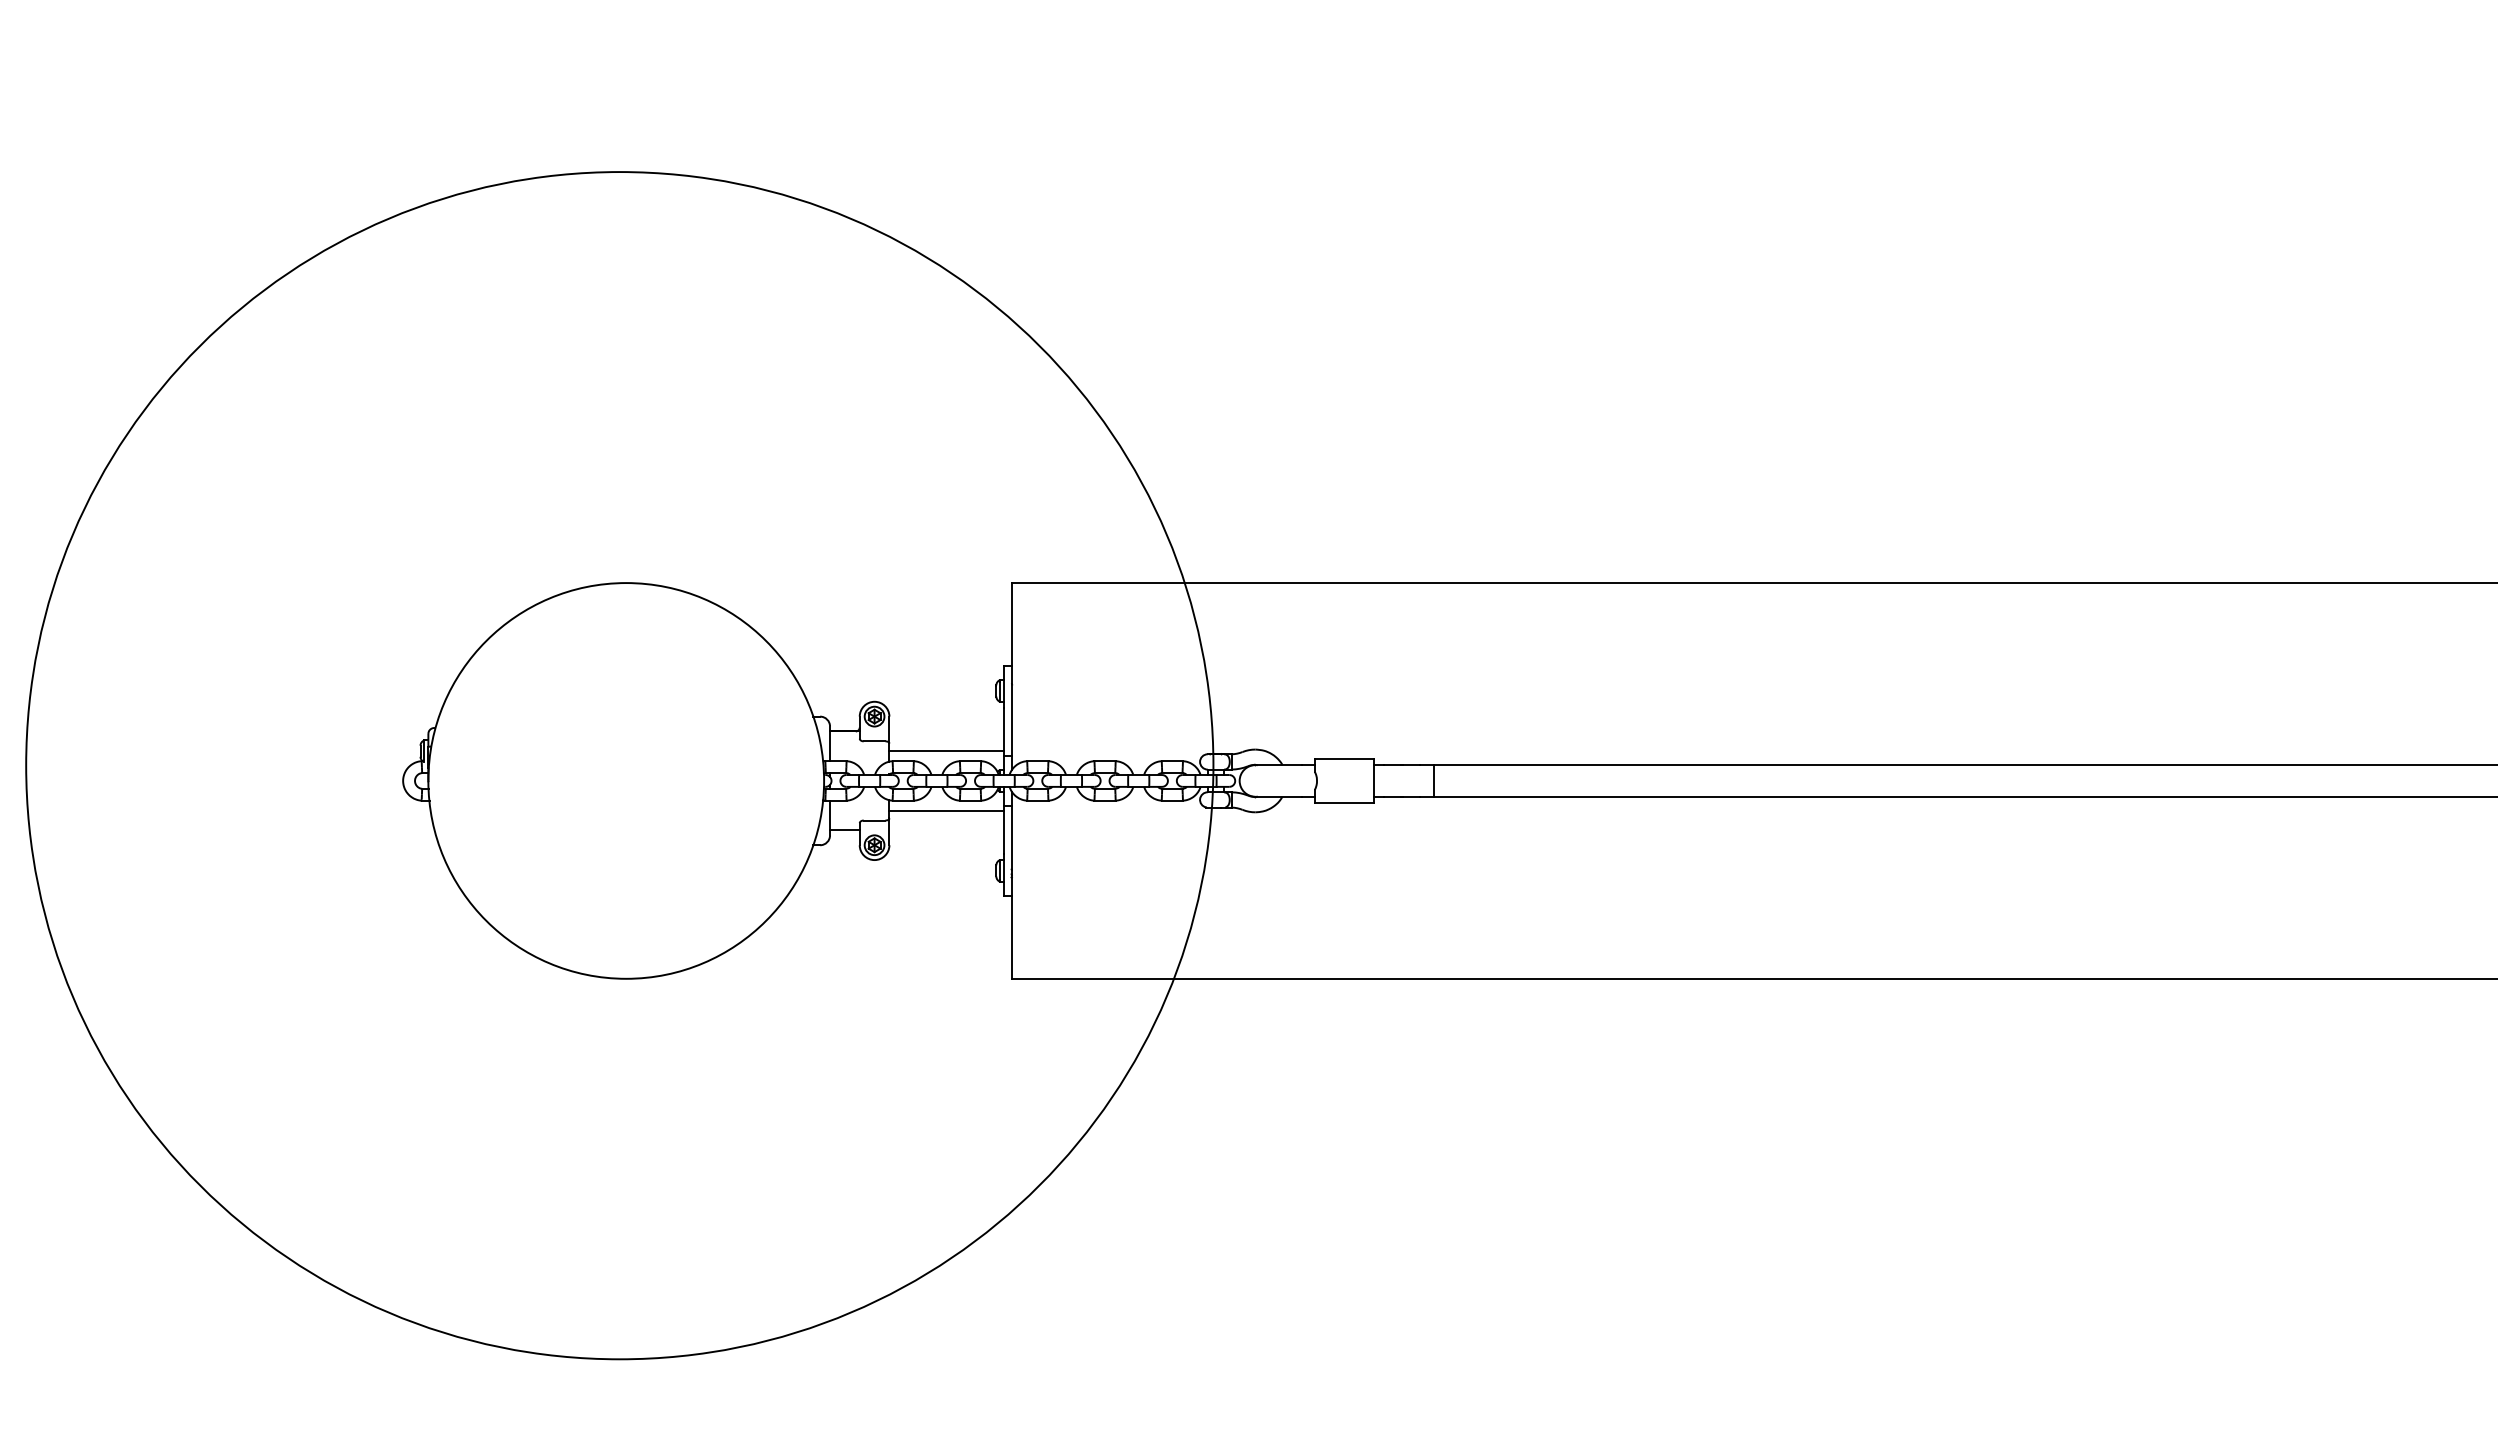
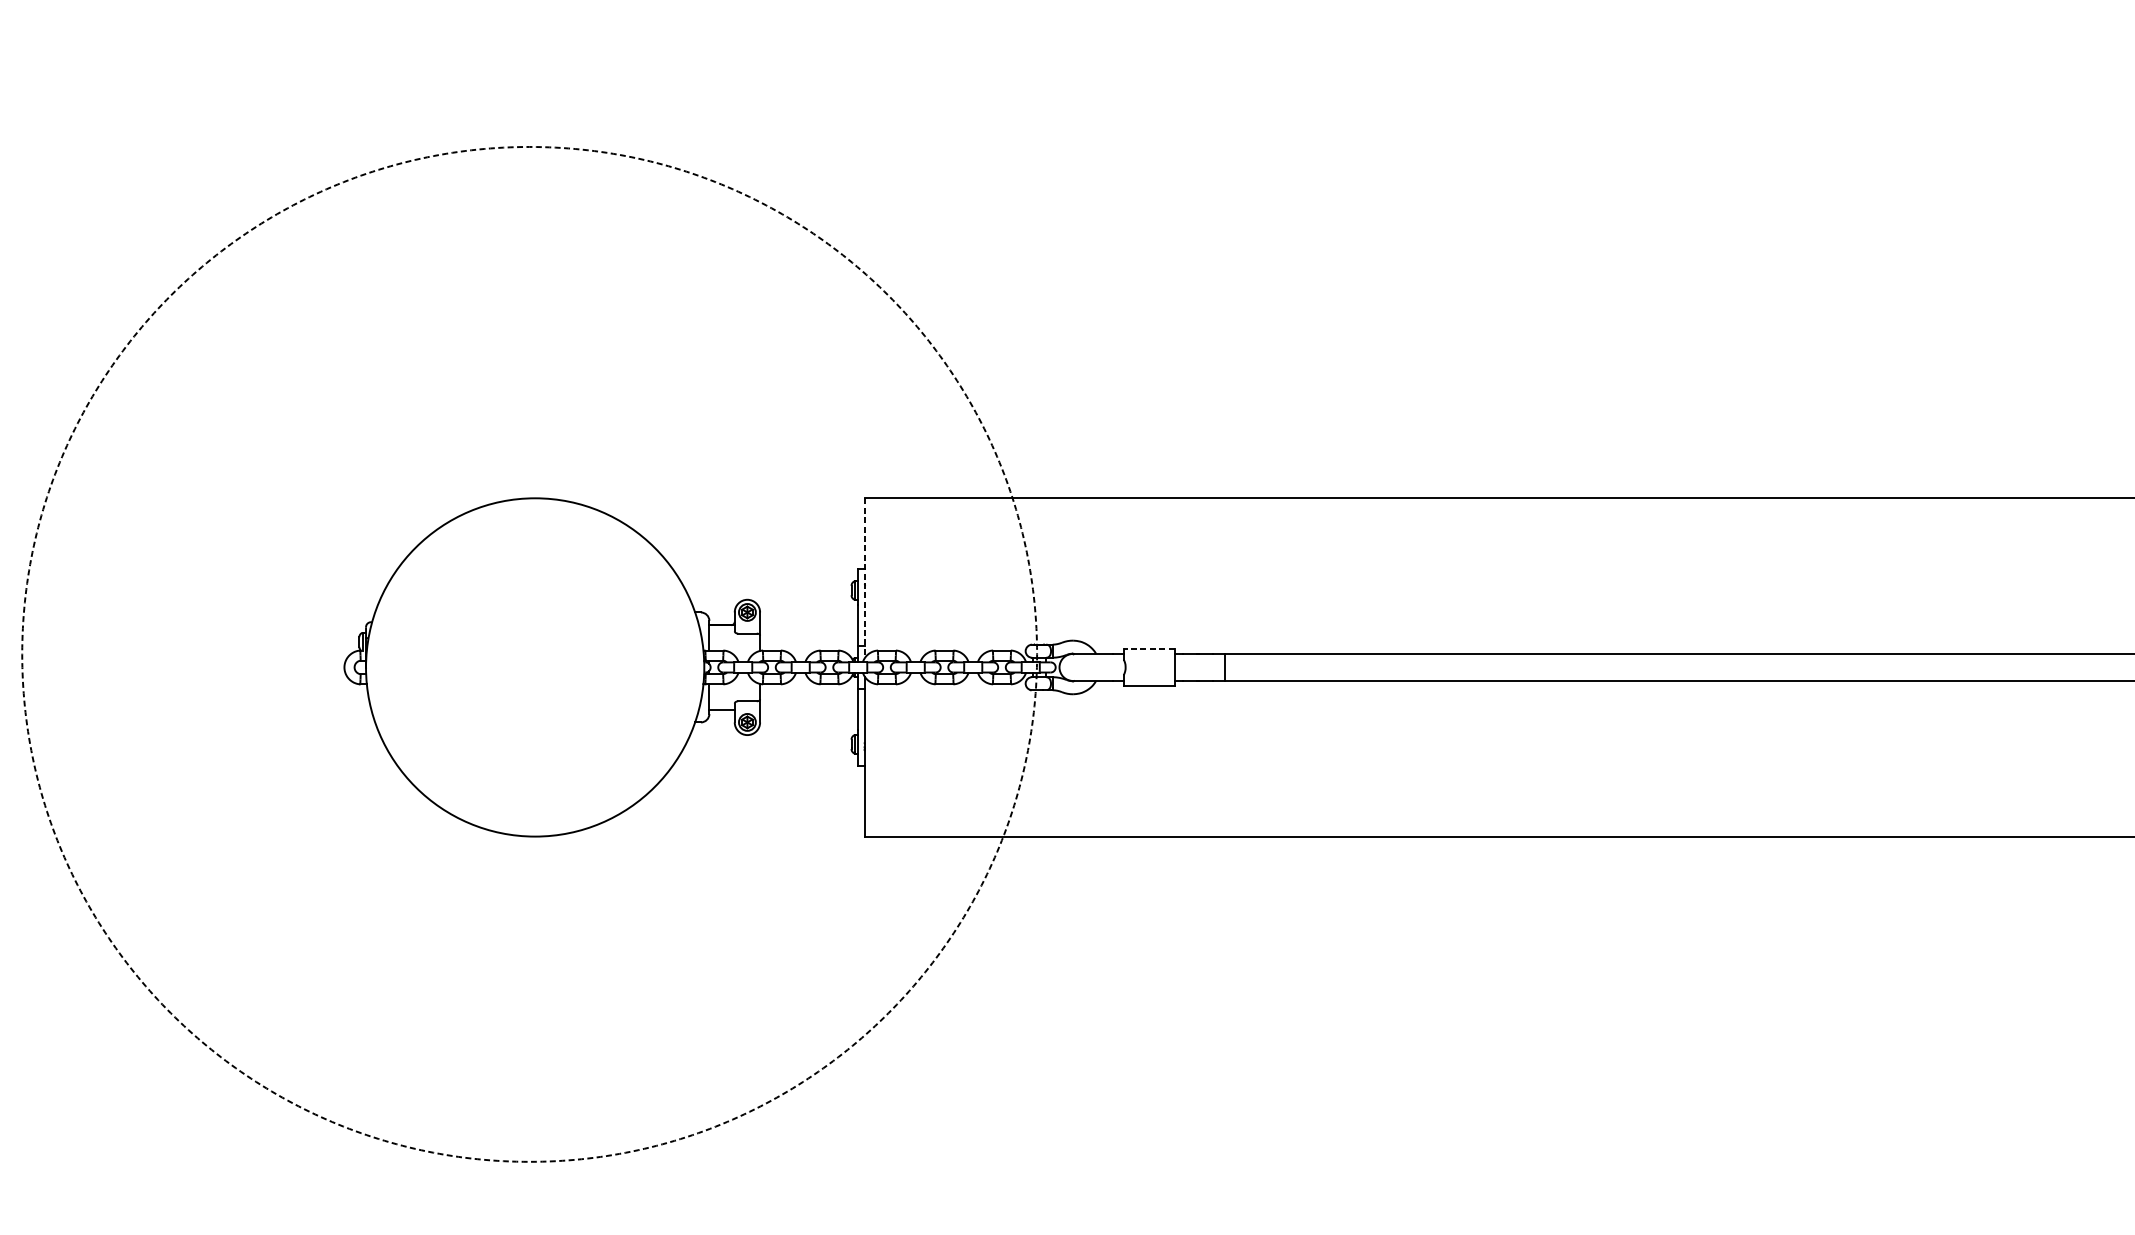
line: (1012, 676) -> (865, 578), solid -> dashed
line: (946, 751) -> (808, 642), removed
line: (1344, 759) -> (1149, 649), solid -> dashed
circle: (619, 765) -> (529, 654), solid -> dashed
line: (946, 810) -> (808, 692), removed

